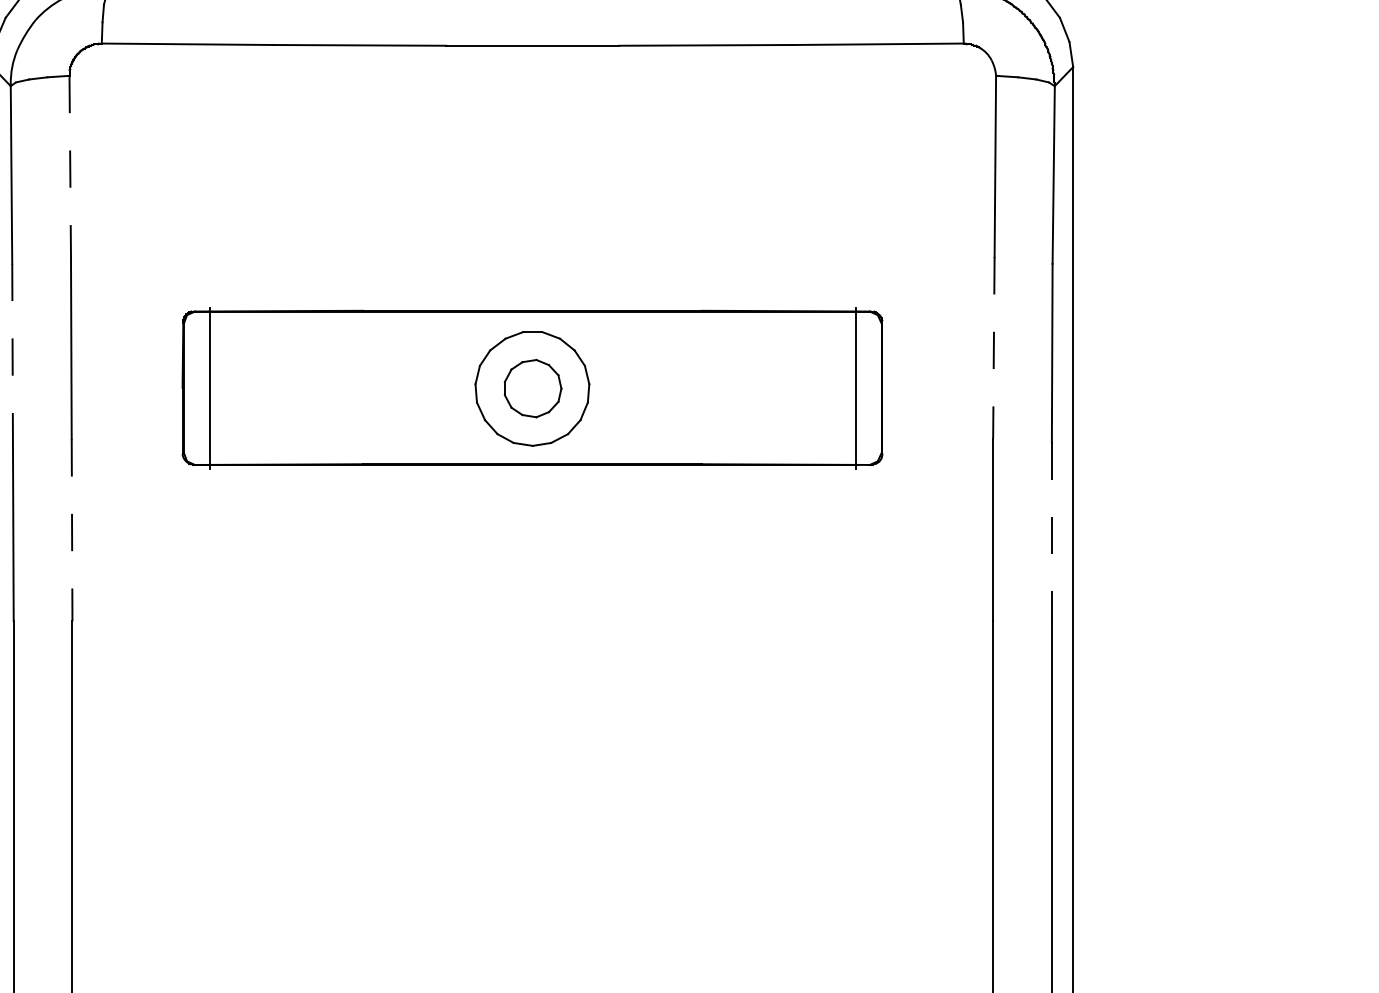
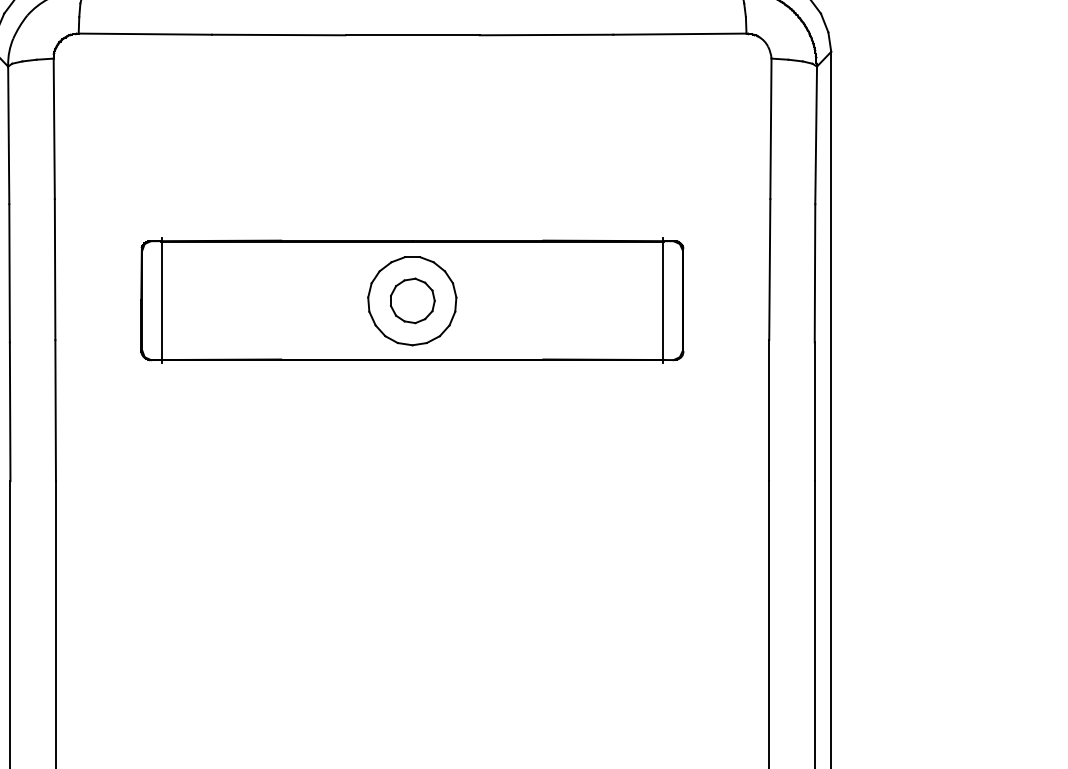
line: (70, 167) -> (54, 129), dashed -> solid
line: (993, 348) -> (769, 269), dashed -> solid
line: (12, 353) -> (9, 273), dashed -> solid
line: (71, 530) -> (55, 410), dashed -> solid
line: (1051, 532) -> (814, 412), dashed -> solid

